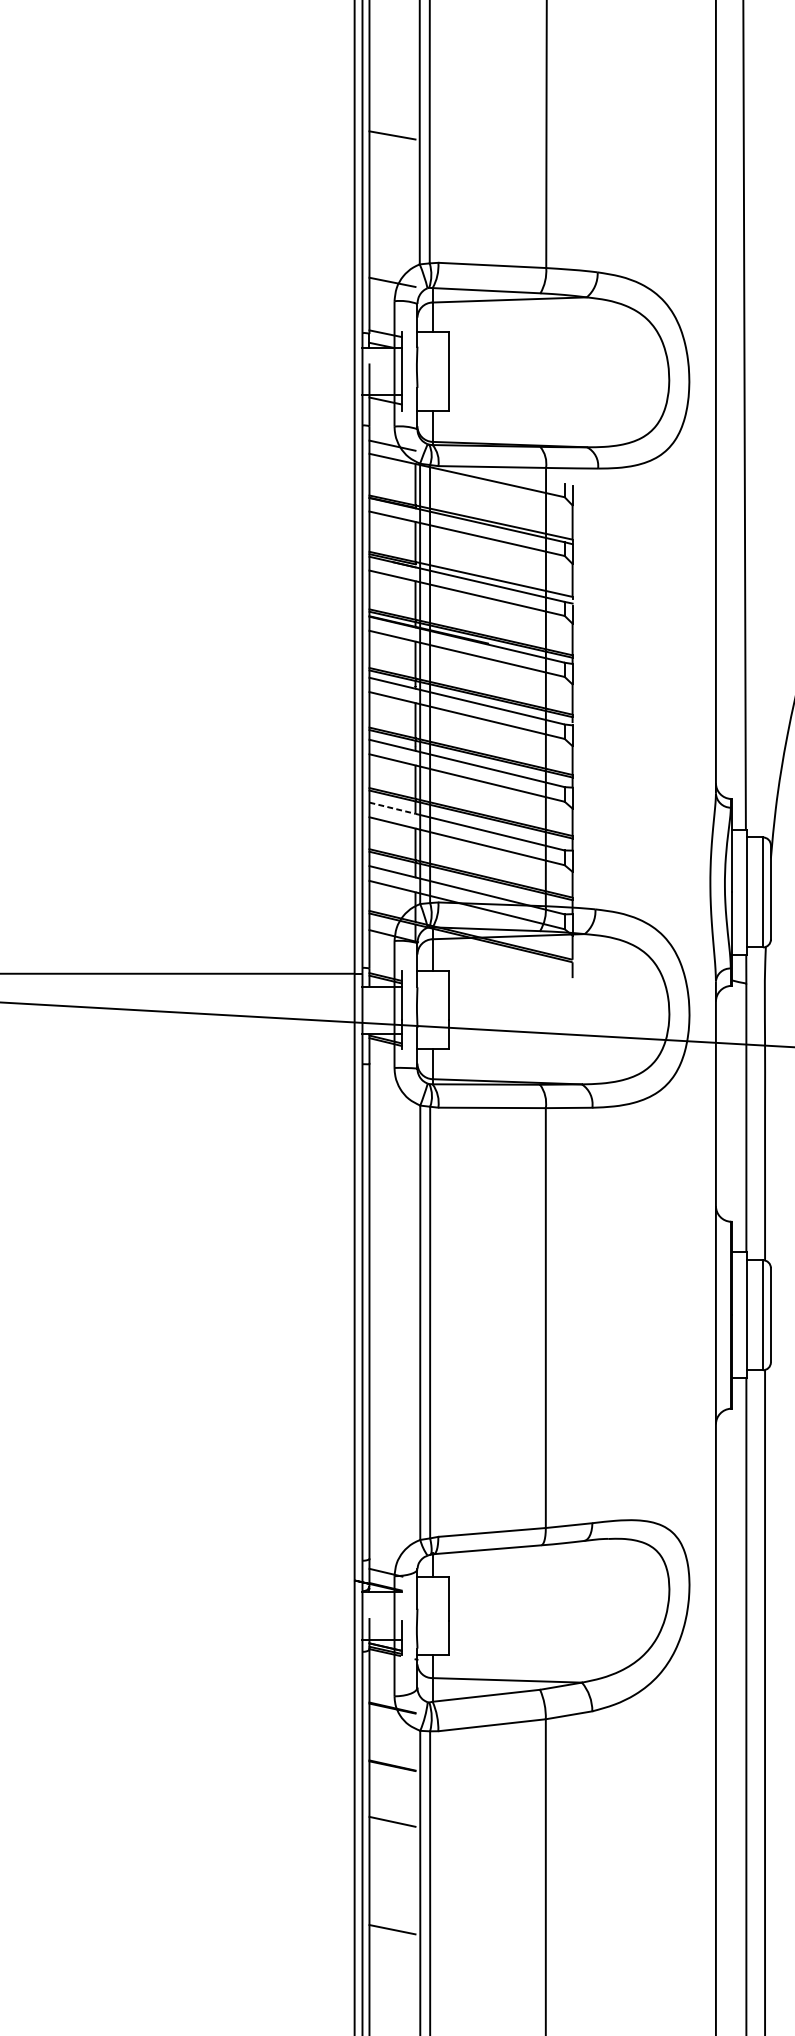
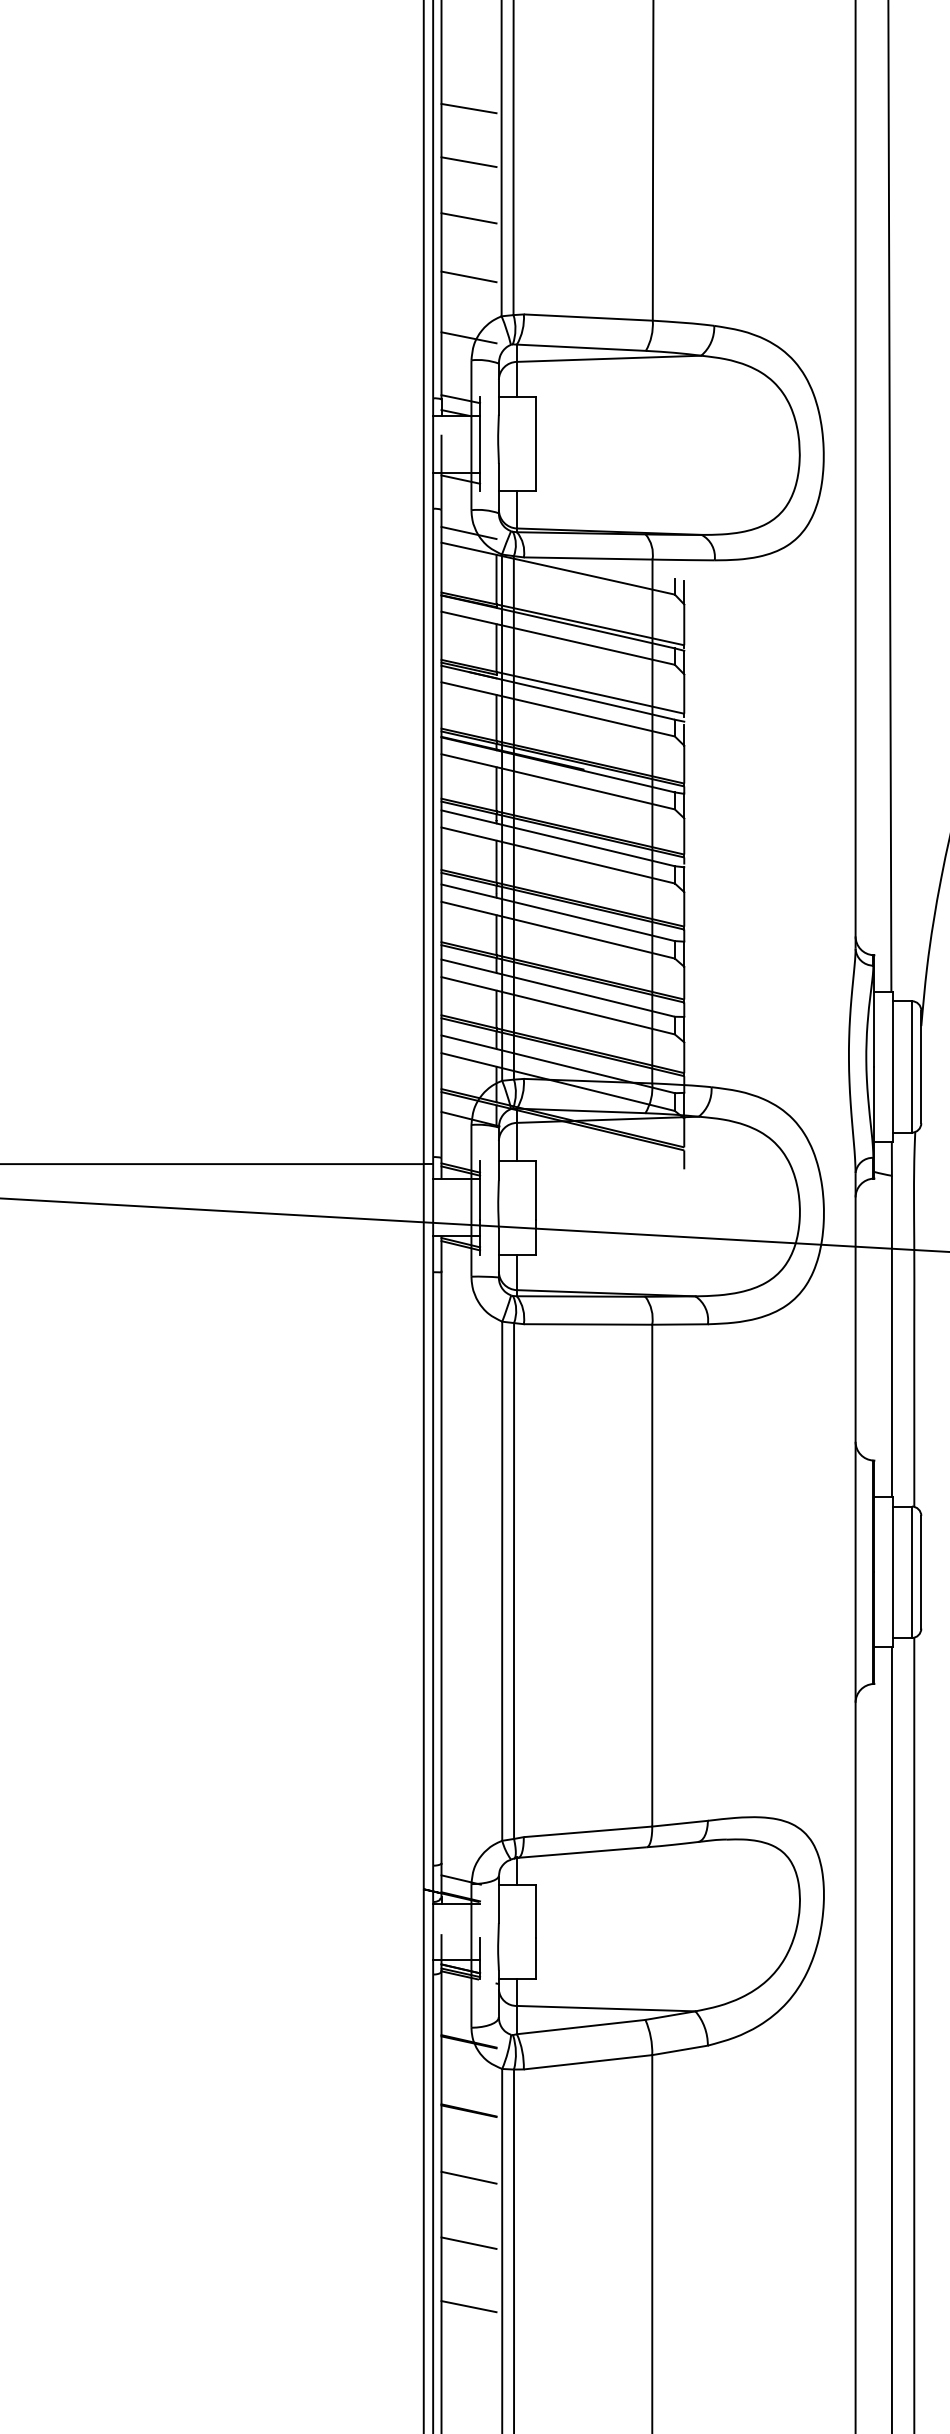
line: (392, 90) -> (468, 108), added
line: (392, 182) -> (468, 218), added
line: (392, 231) -> (468, 276), added
line: (392, 808) -> (469, 966), dashed -> solid
line: (392, 1876) -> (468, 2242), added

